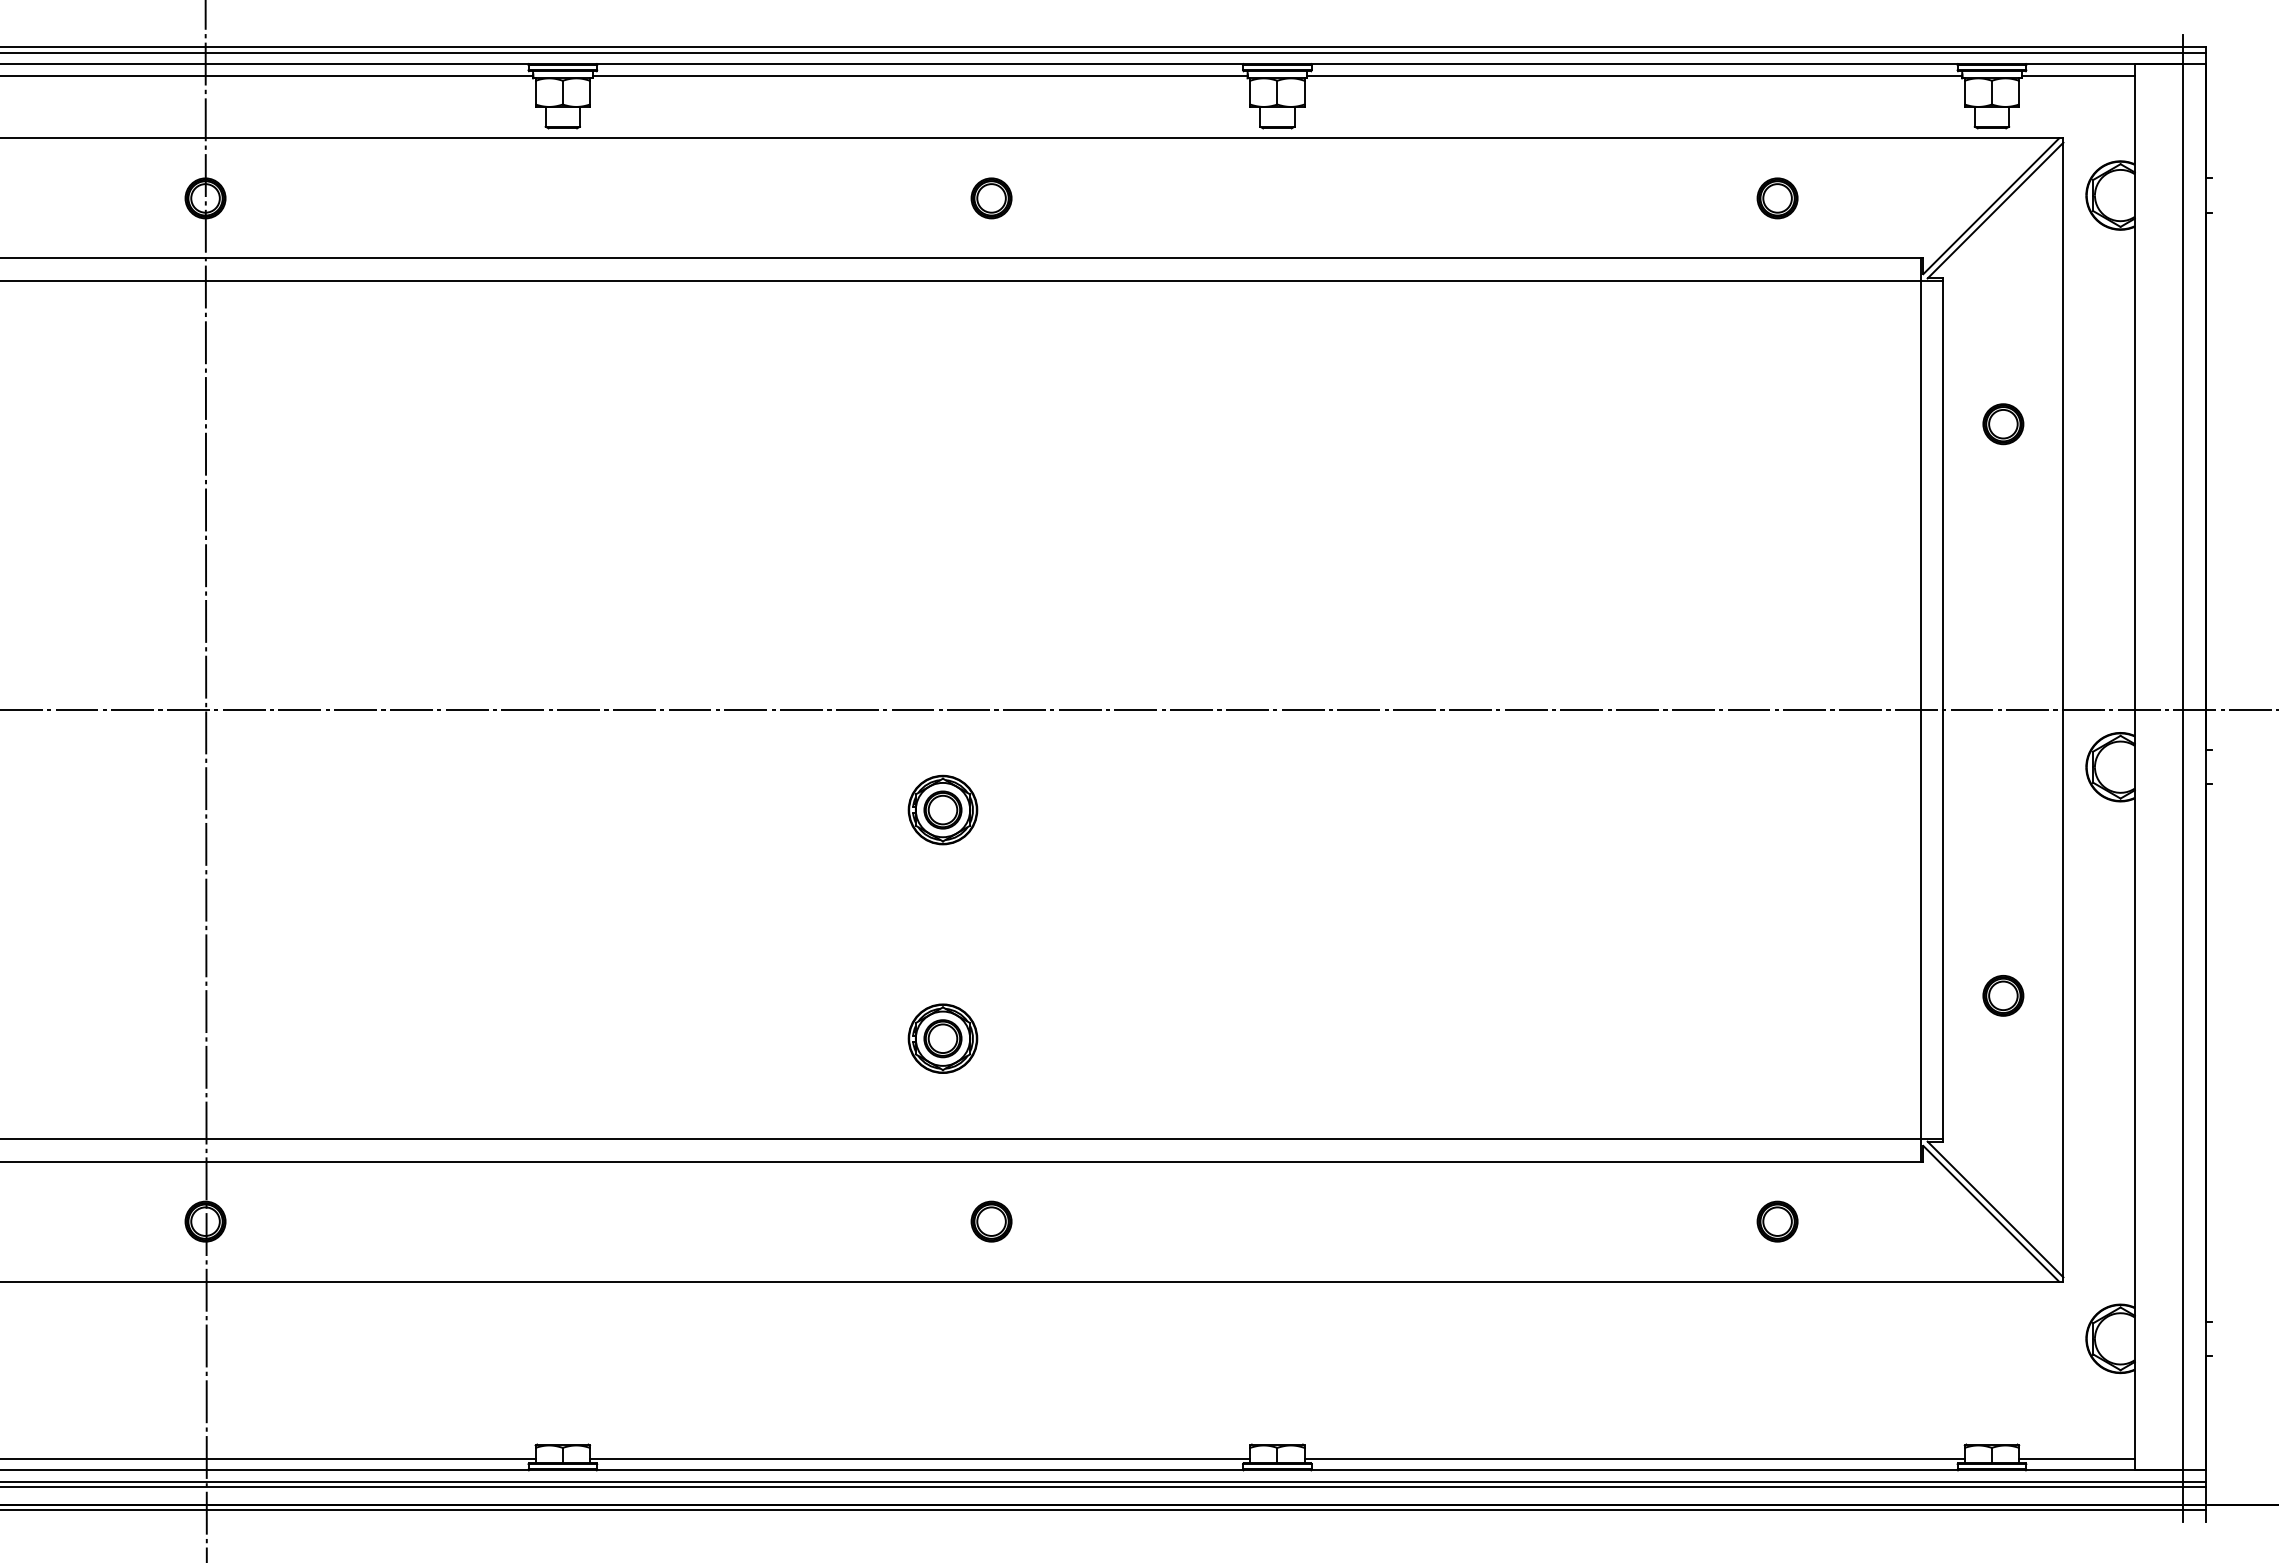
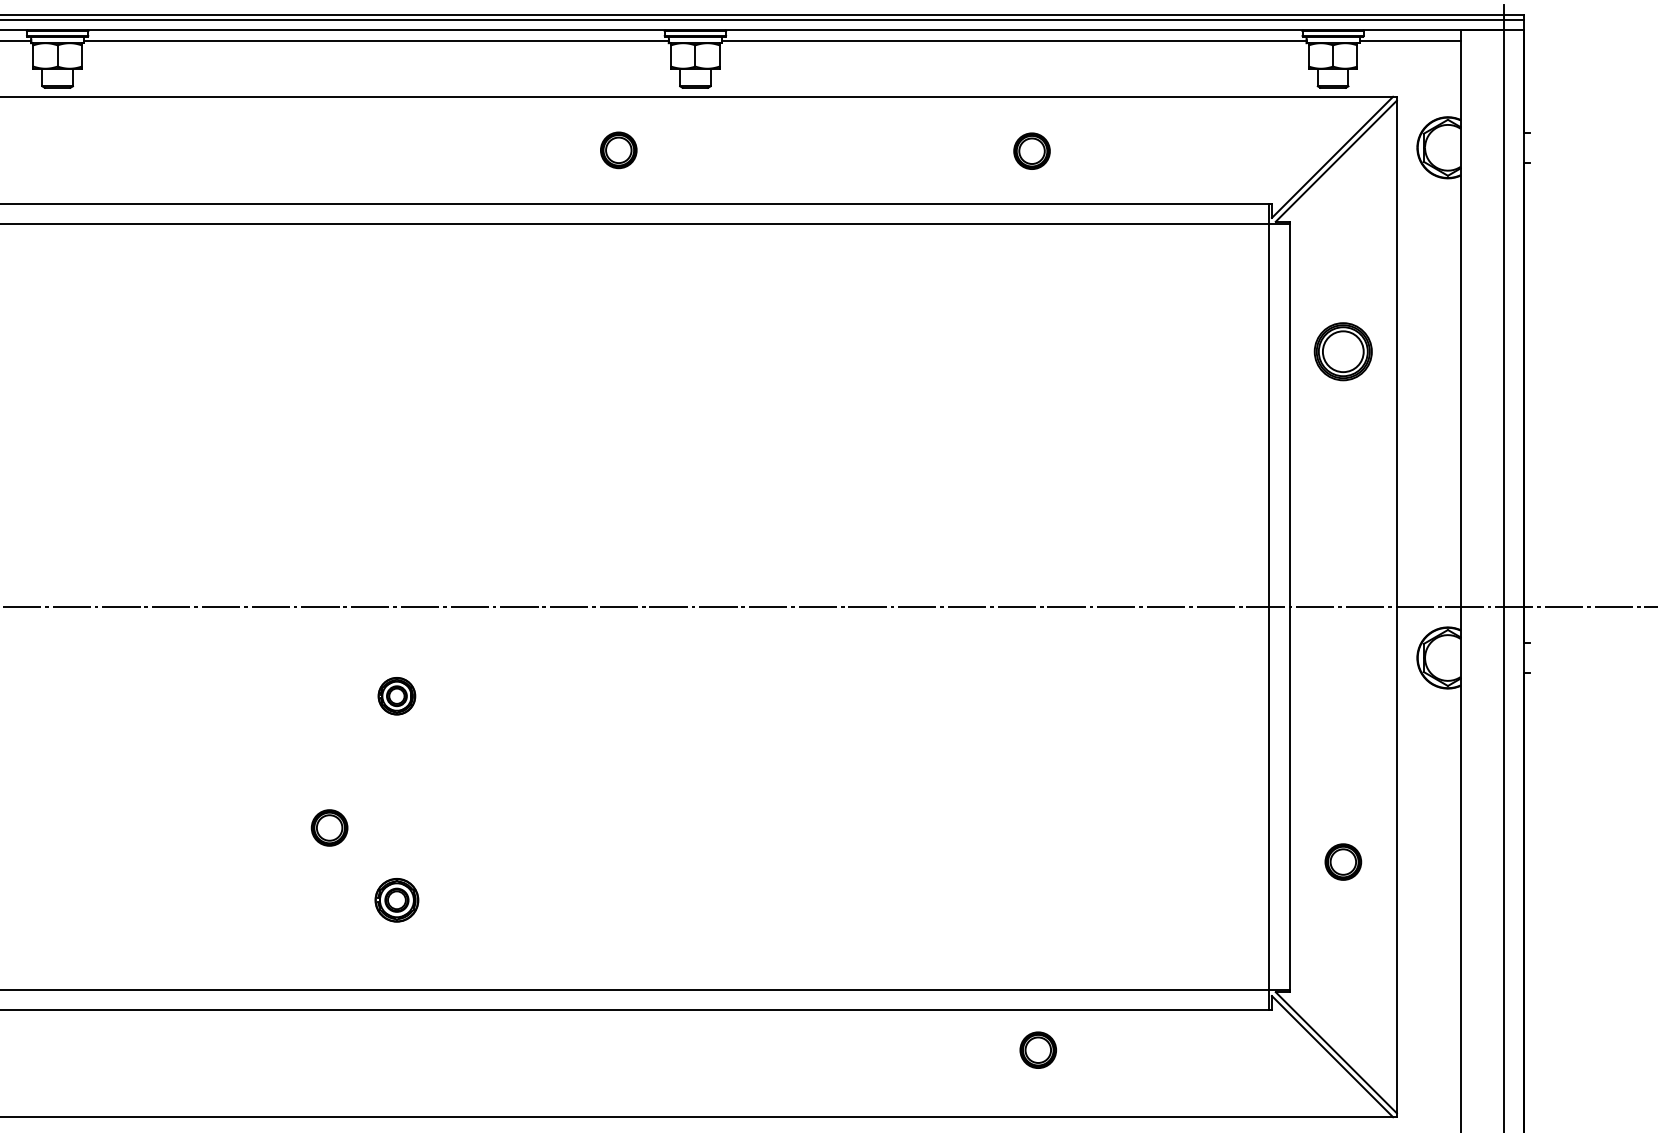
part: (991, 198) -> (618, 150), moved
part: (1777, 198) -> (1031, 151), moved
part: (2003, 424) -> (1343, 352), size x1.6
part: (942, 809) -> (396, 695), size x0.6
part: (942, 1038) -> (396, 900), size x0.7
part: (991, 1221) -> (329, 827), moved
part: (1777, 1221) -> (1038, 1050), moved

